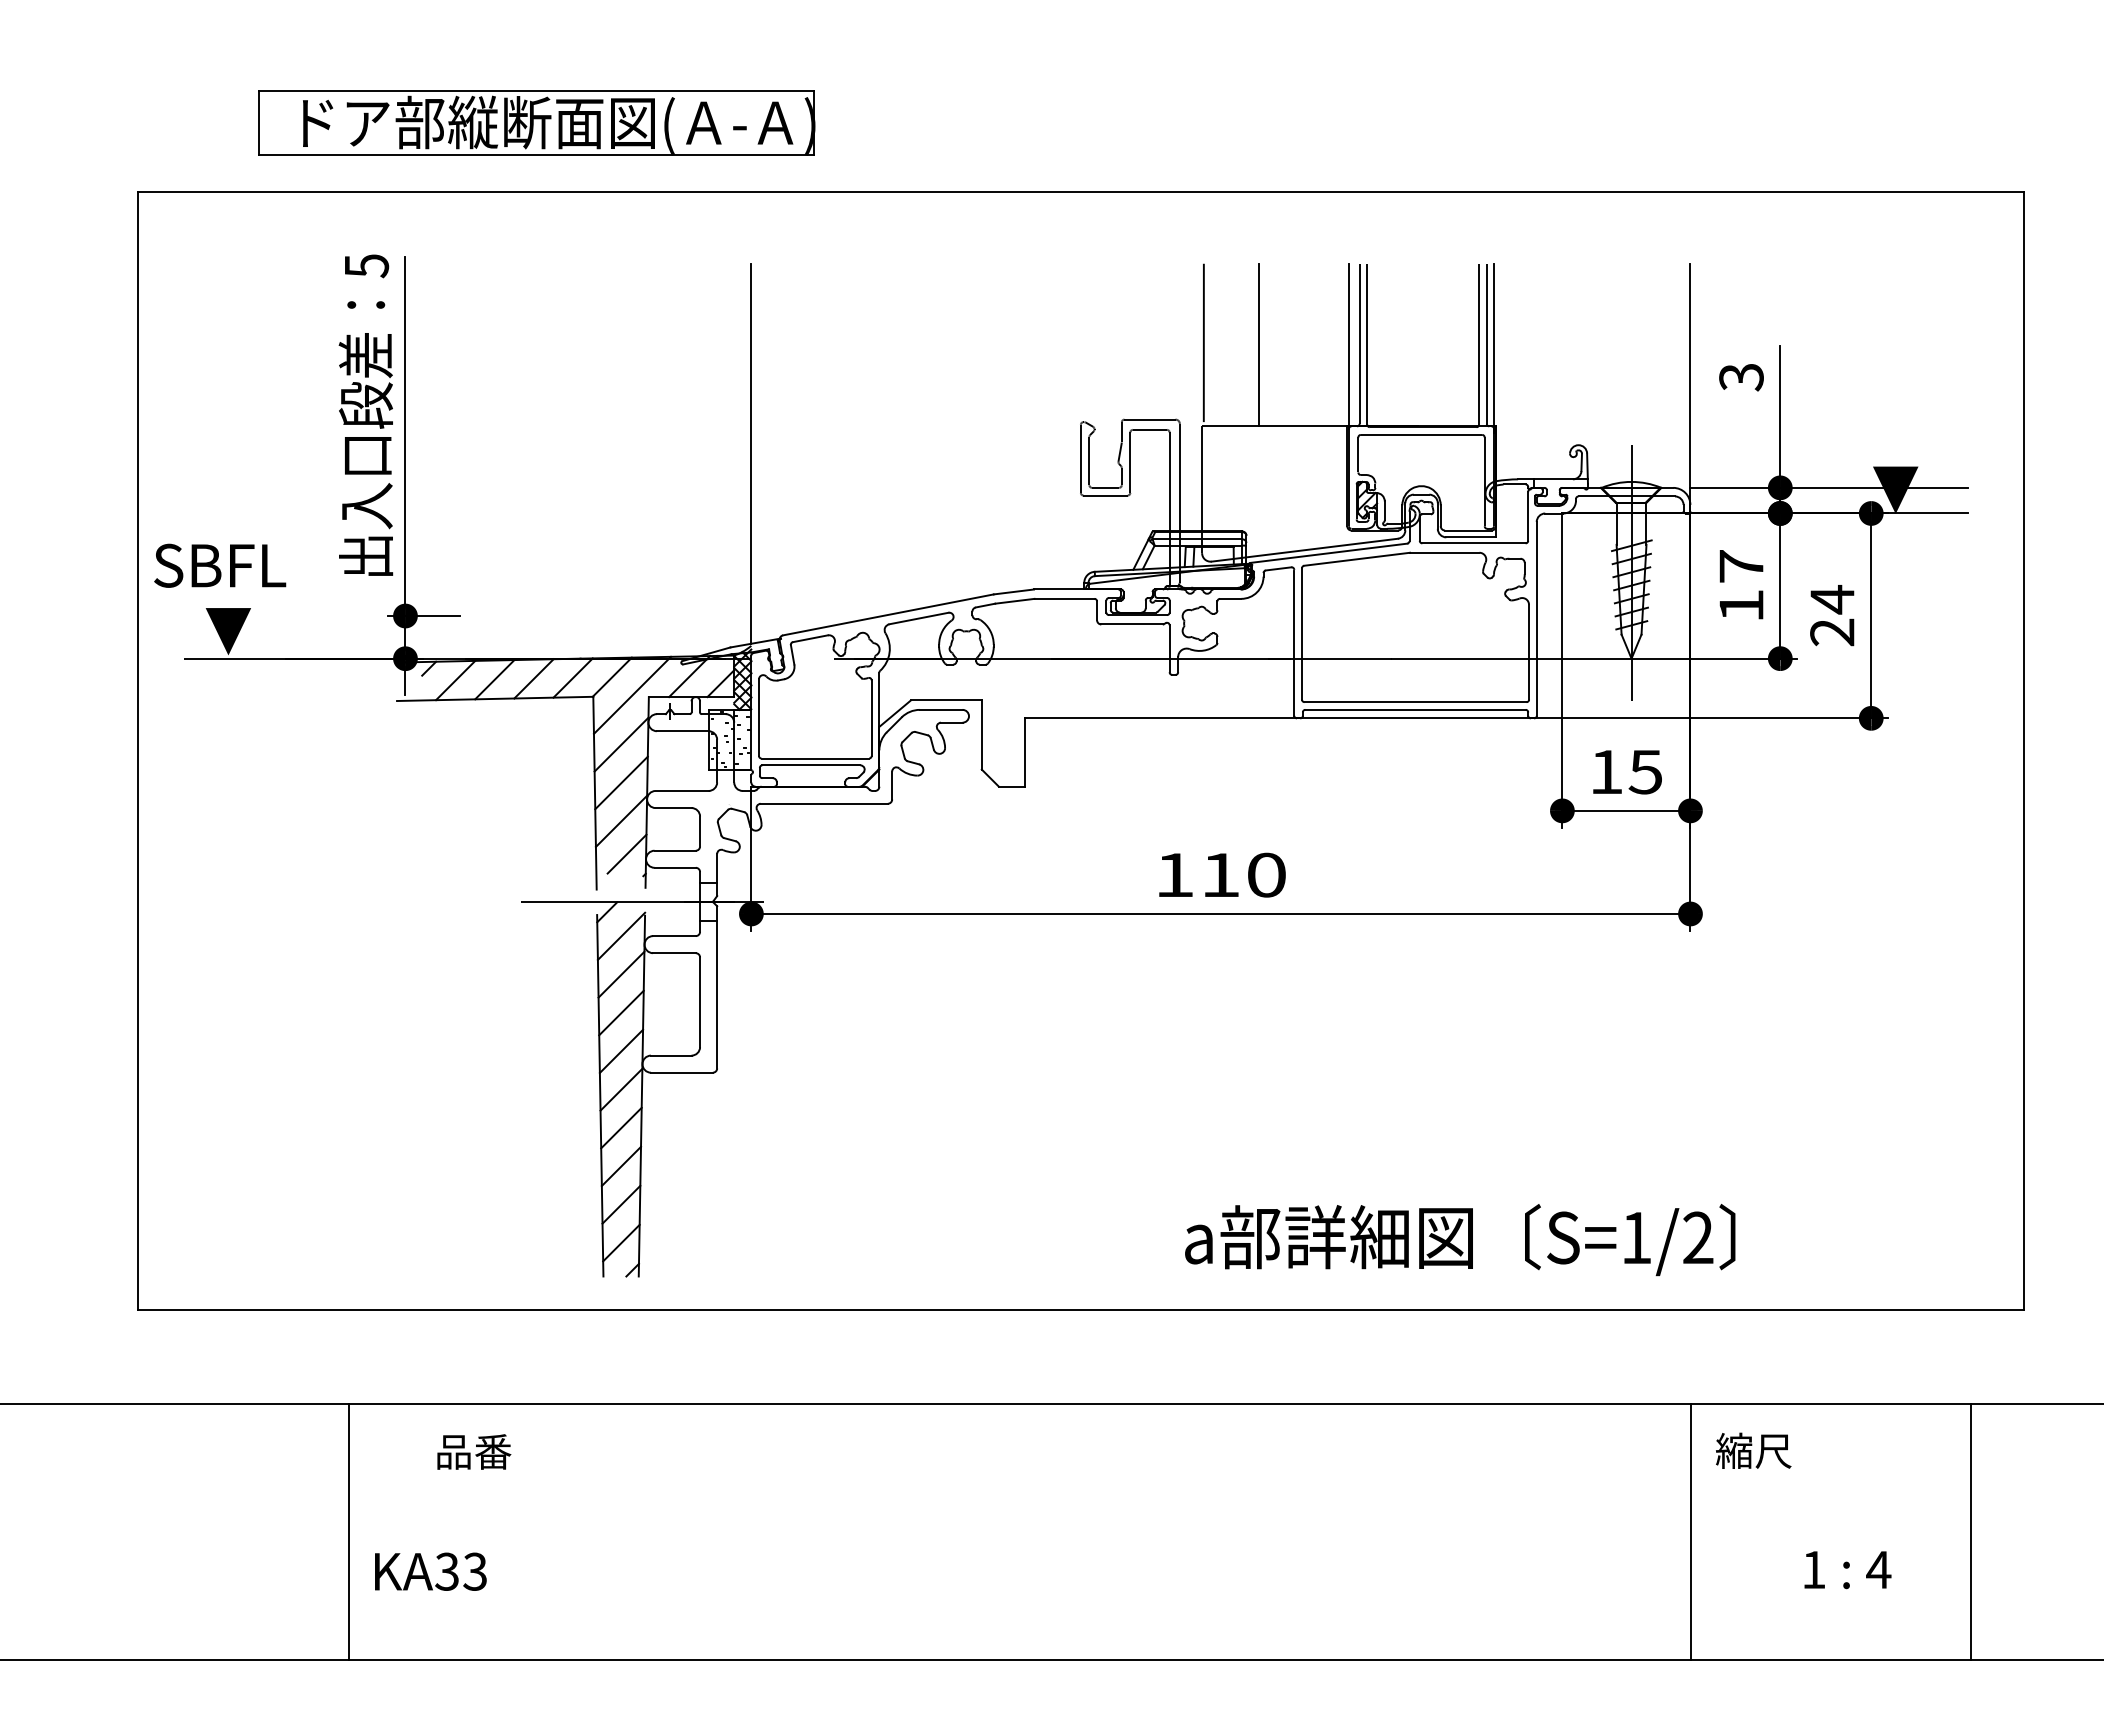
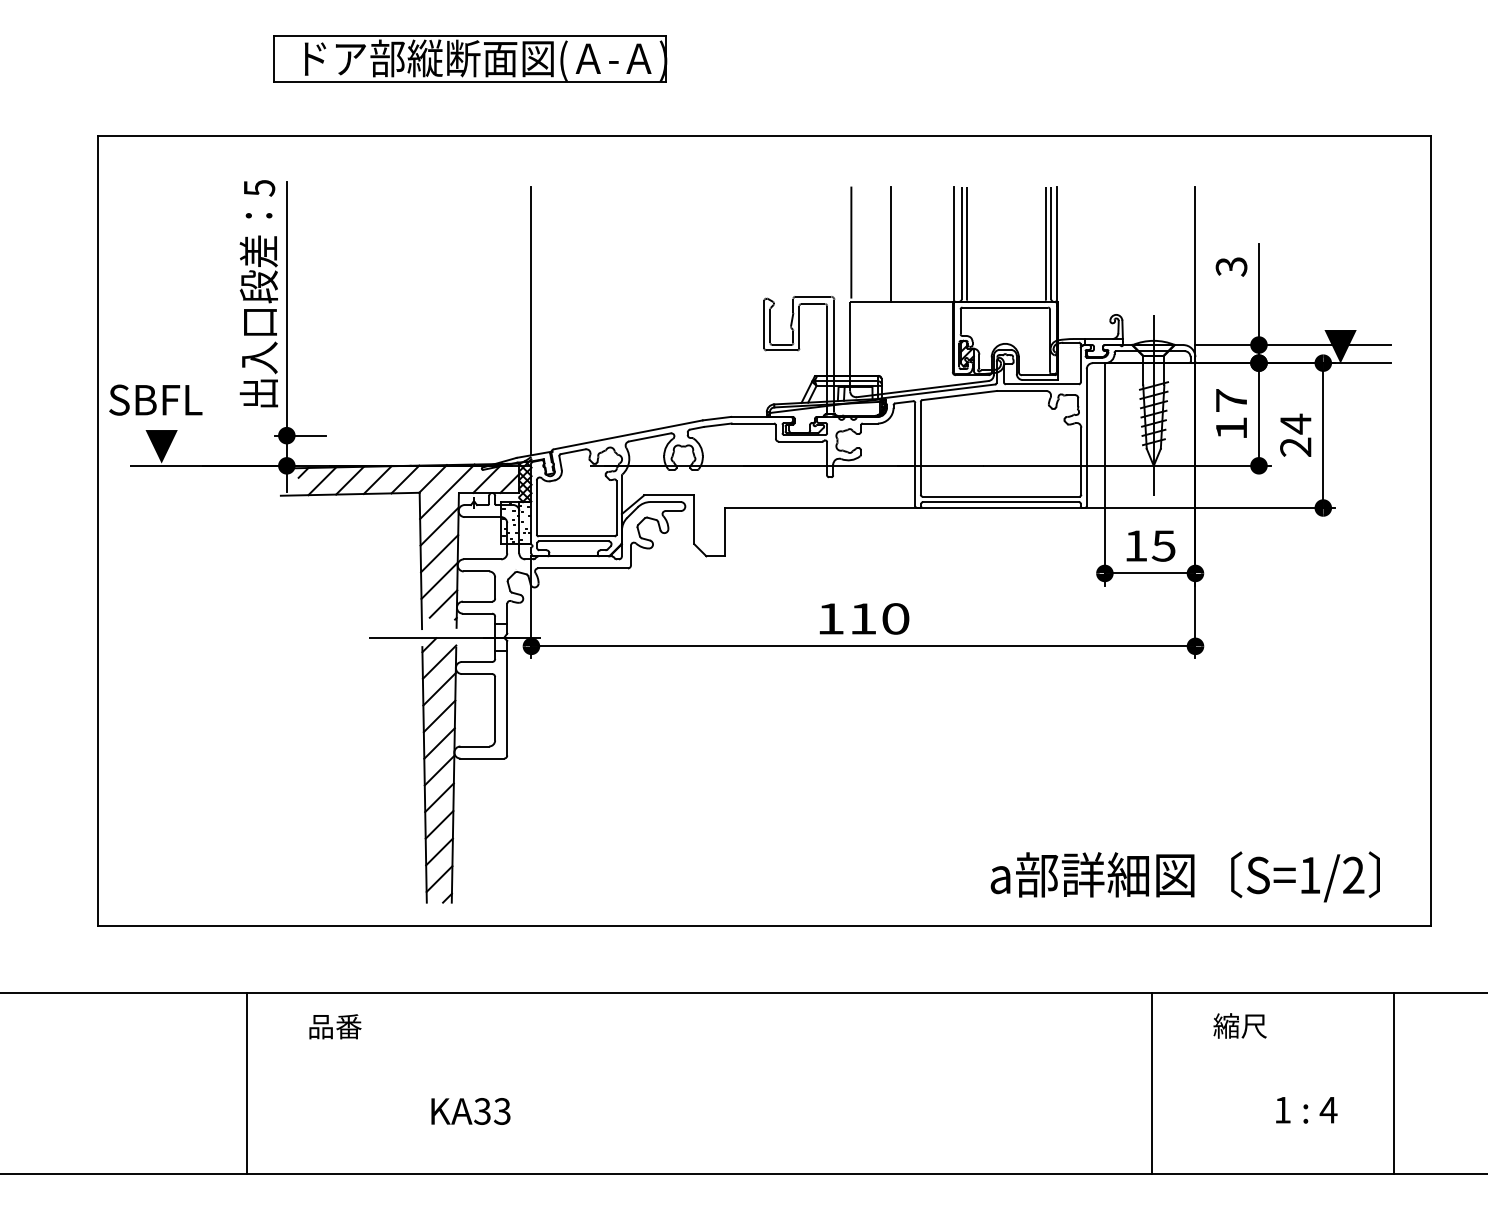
part: (536, 122) -> (469, 58), moved
text: (1460, 1240) -> (1185, 877), moved
line: (1691, 1531) -> (1152, 1082), moved
text: (430, 1571) -> (470, 1111), moved

